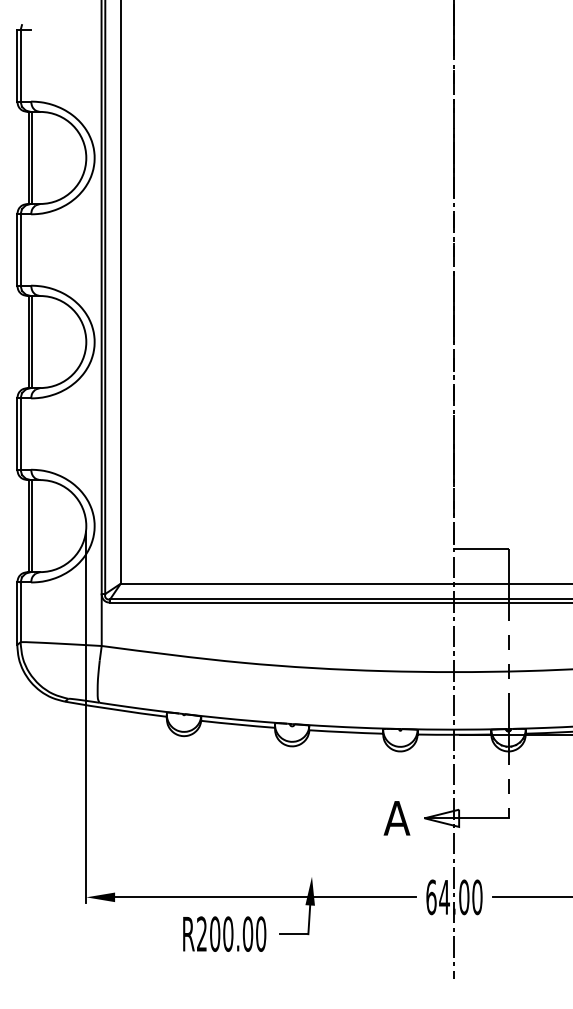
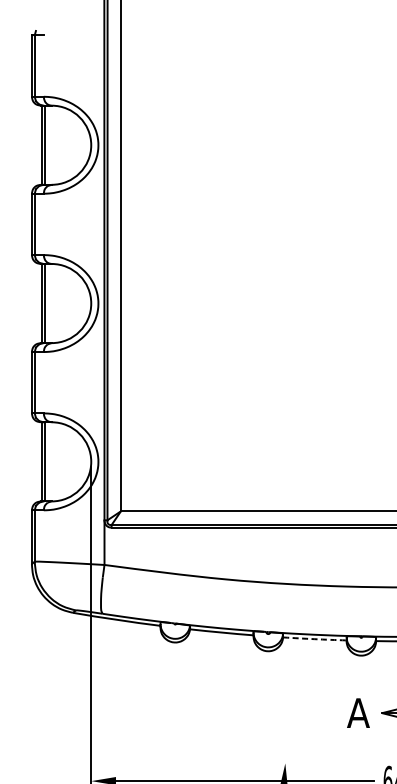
arc: (346, 732) -> (315, 639), solid -> dashed

